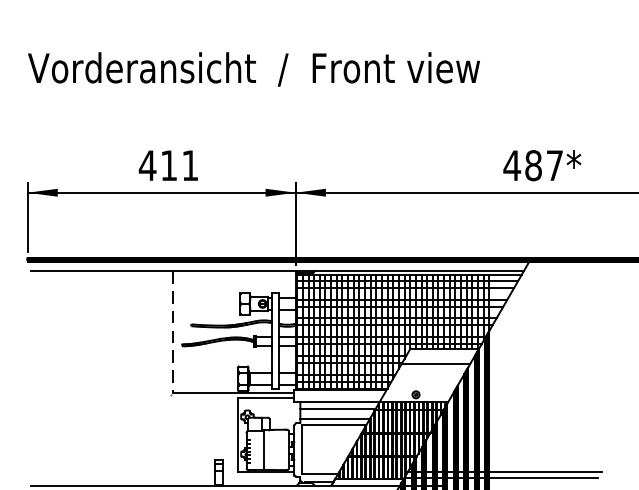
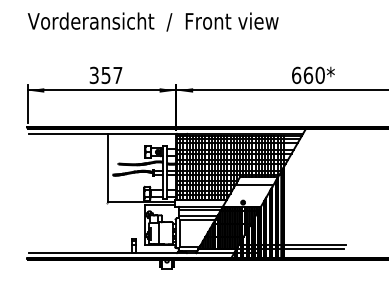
text: (168, 165) -> (105, 75), 411 -> 357
text: (531, 165) -> (307, 75), 487 -> 660
line: (173, 331) -> (108, 167), dashed -> solid

